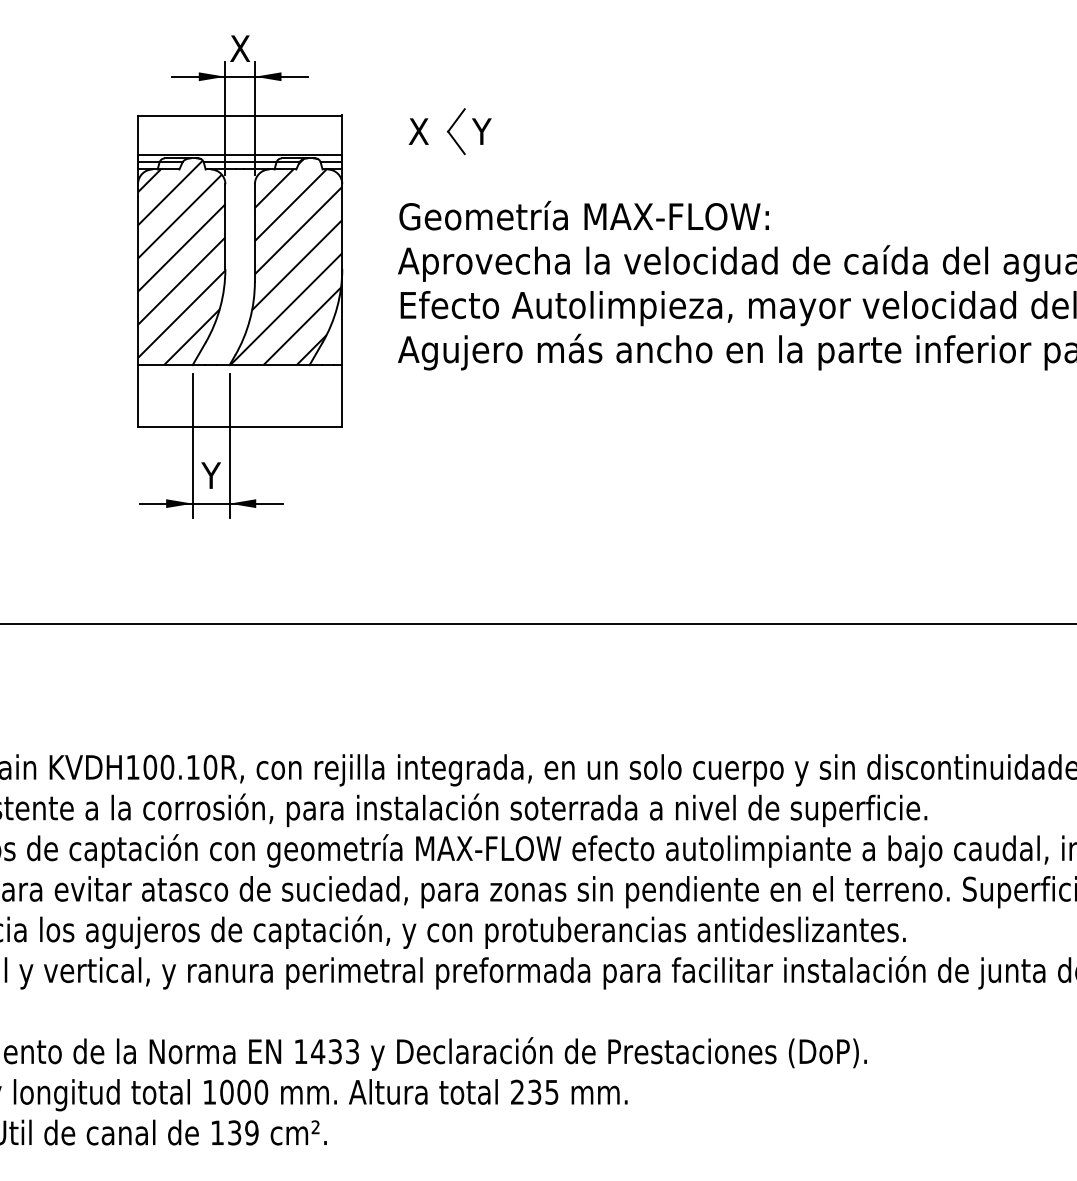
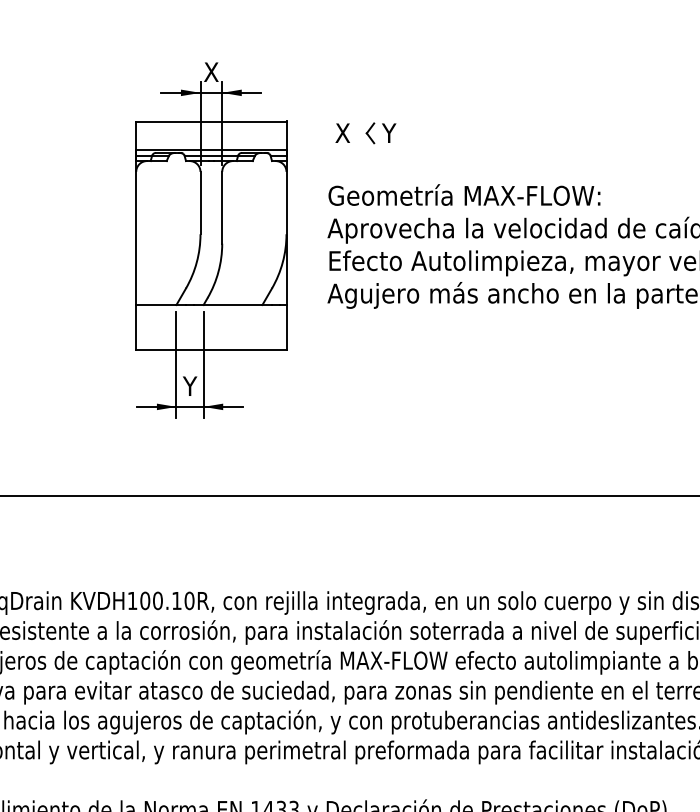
part: (456, 131) -> (370, 133), size x0.6
hatch: (181, 262) -> (168, 229), removed
hatch: (286, 262) -> (245, 229), removed

